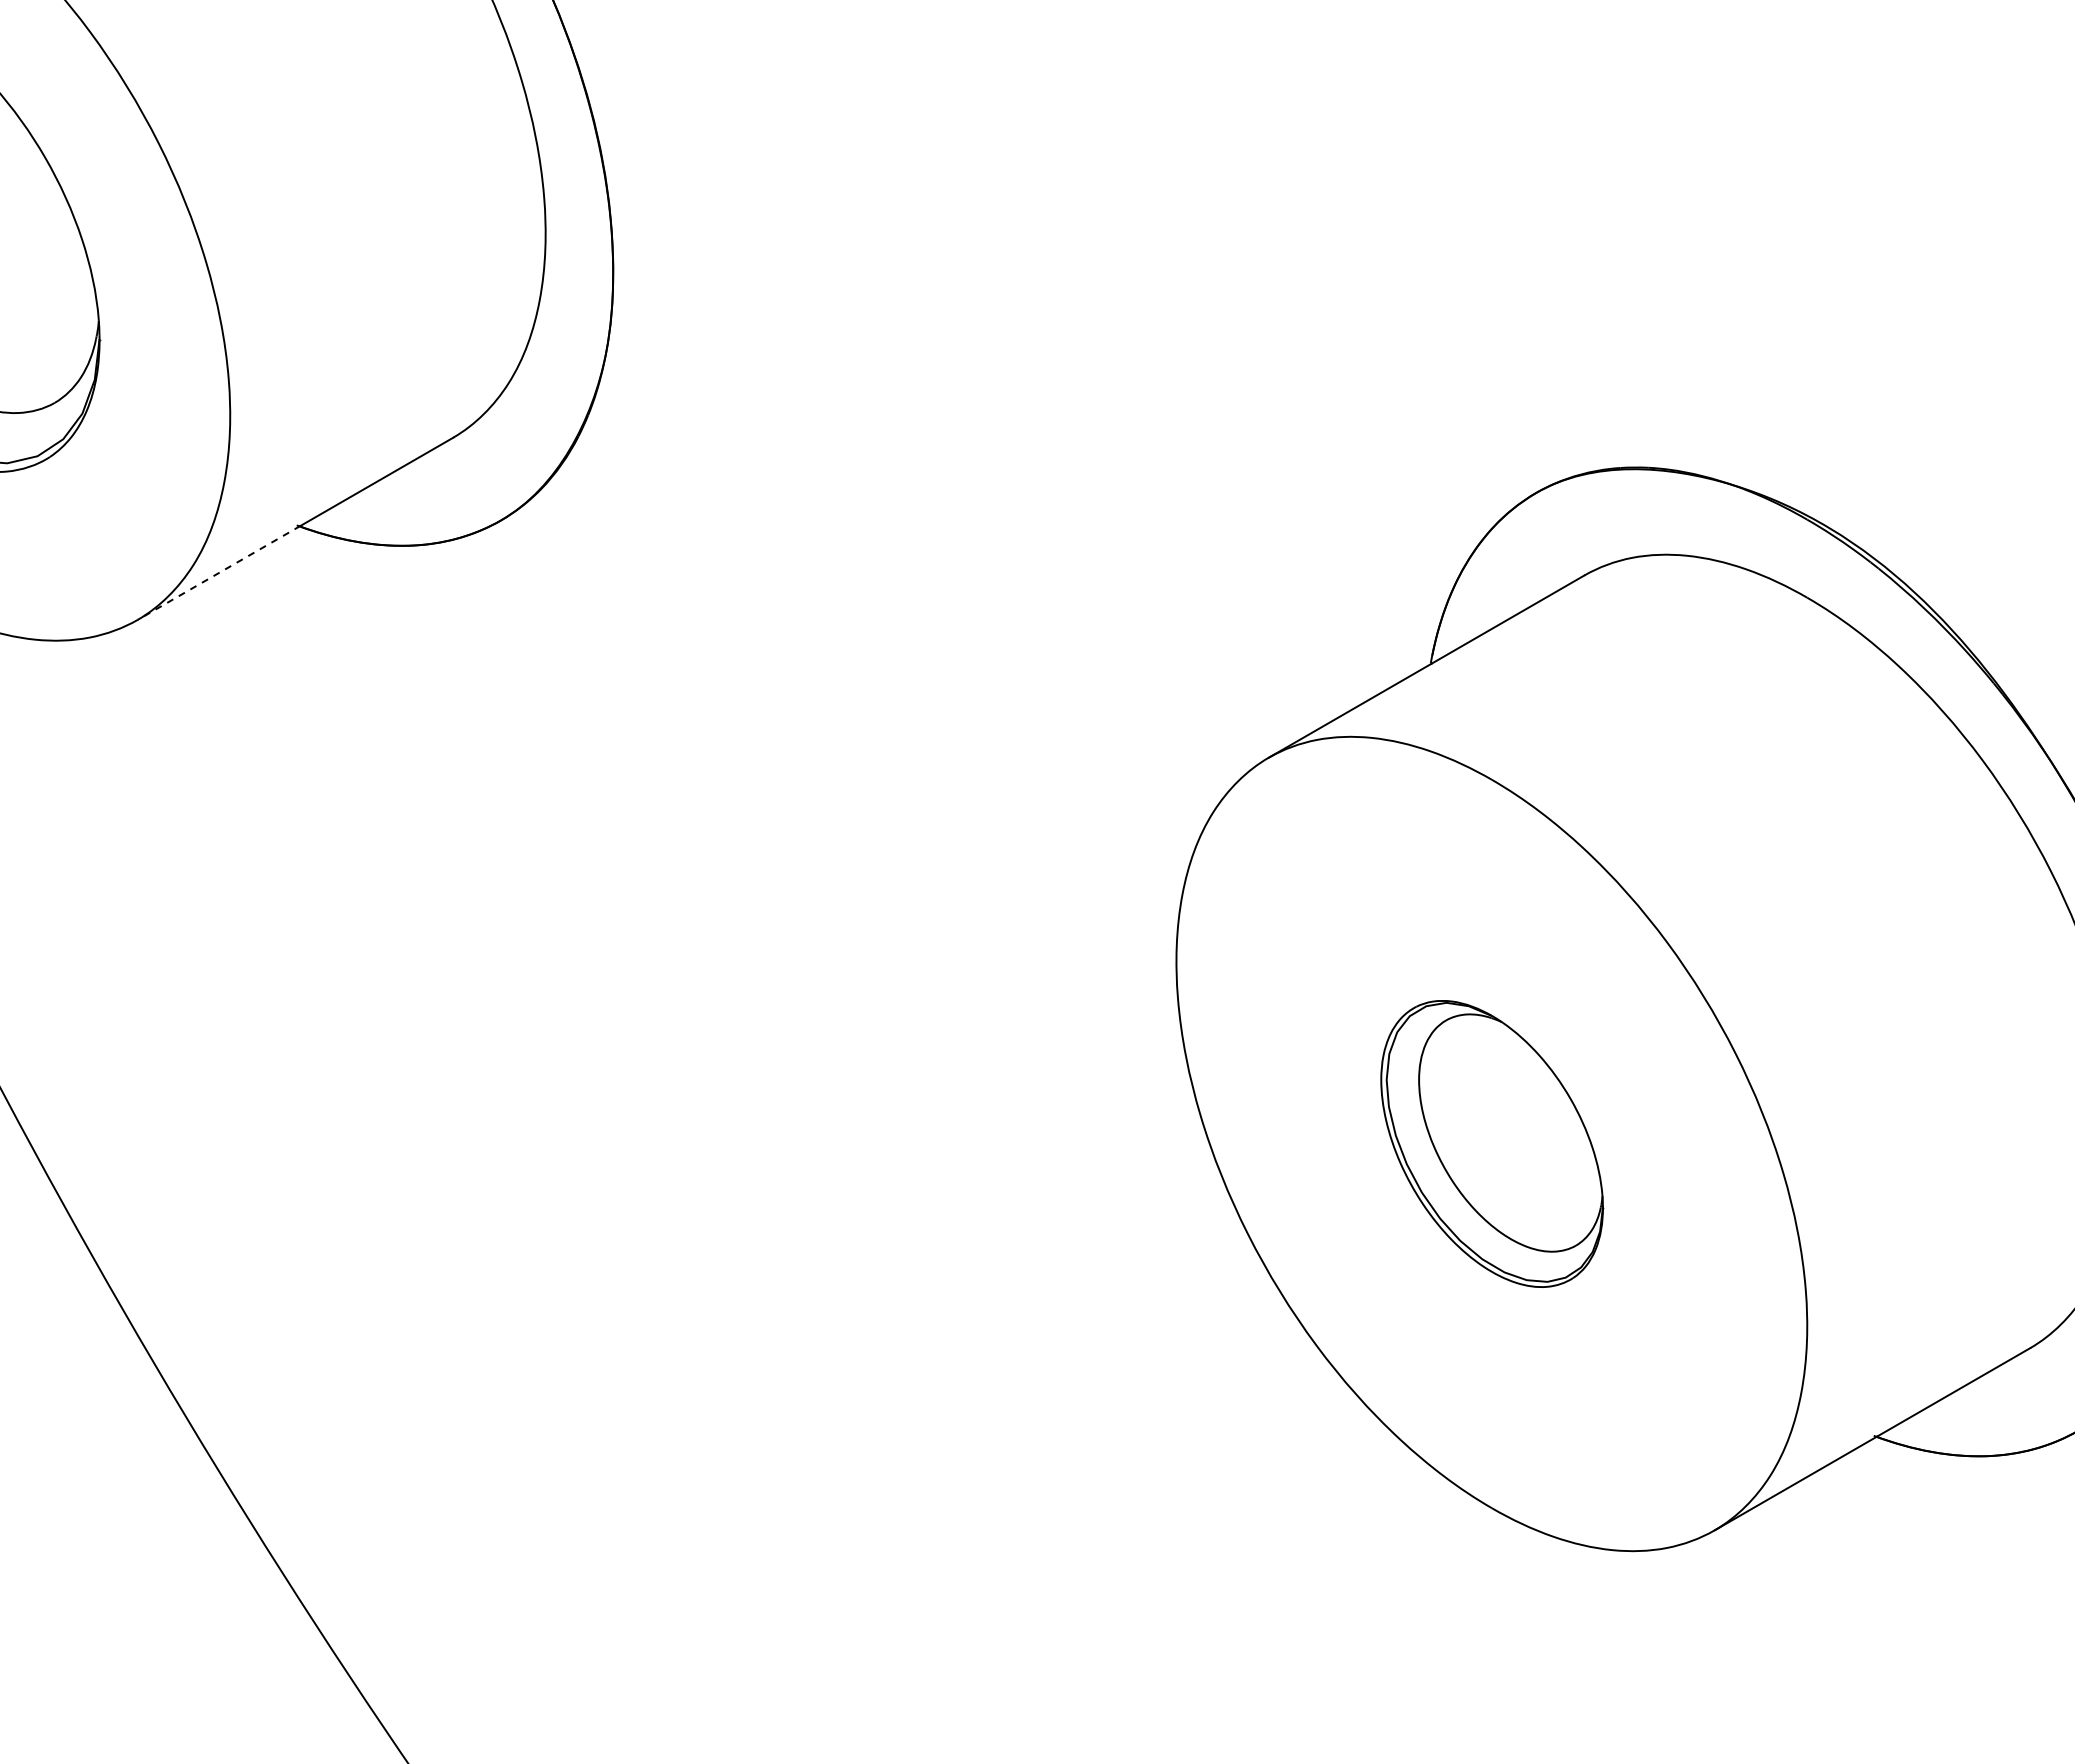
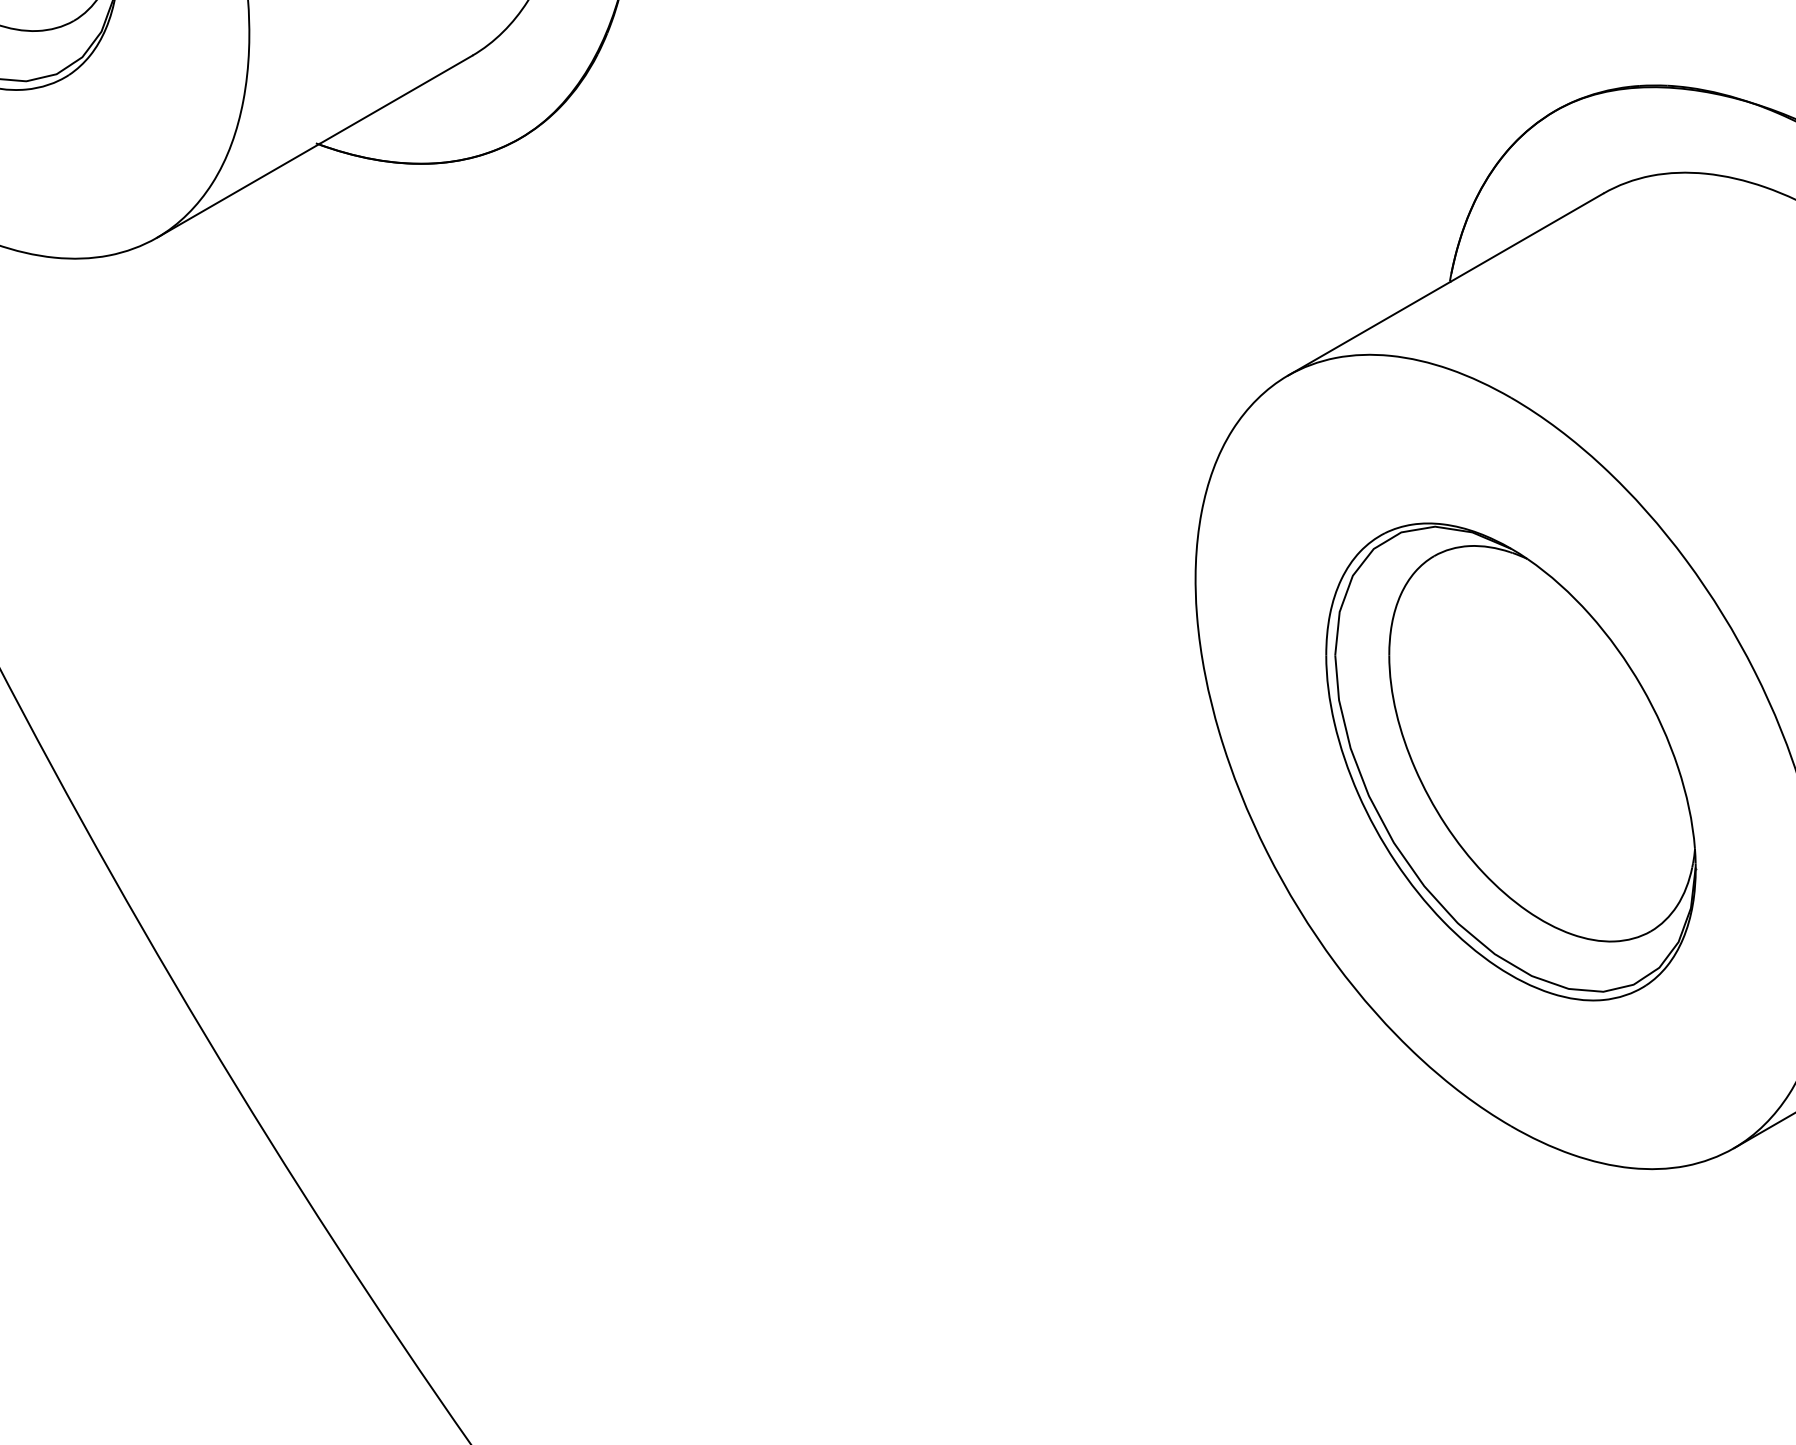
line: (219, 572) -> (238, 190), dashed -> solid
part: (1492, 1143) -> (1511, 761), size x1.67

